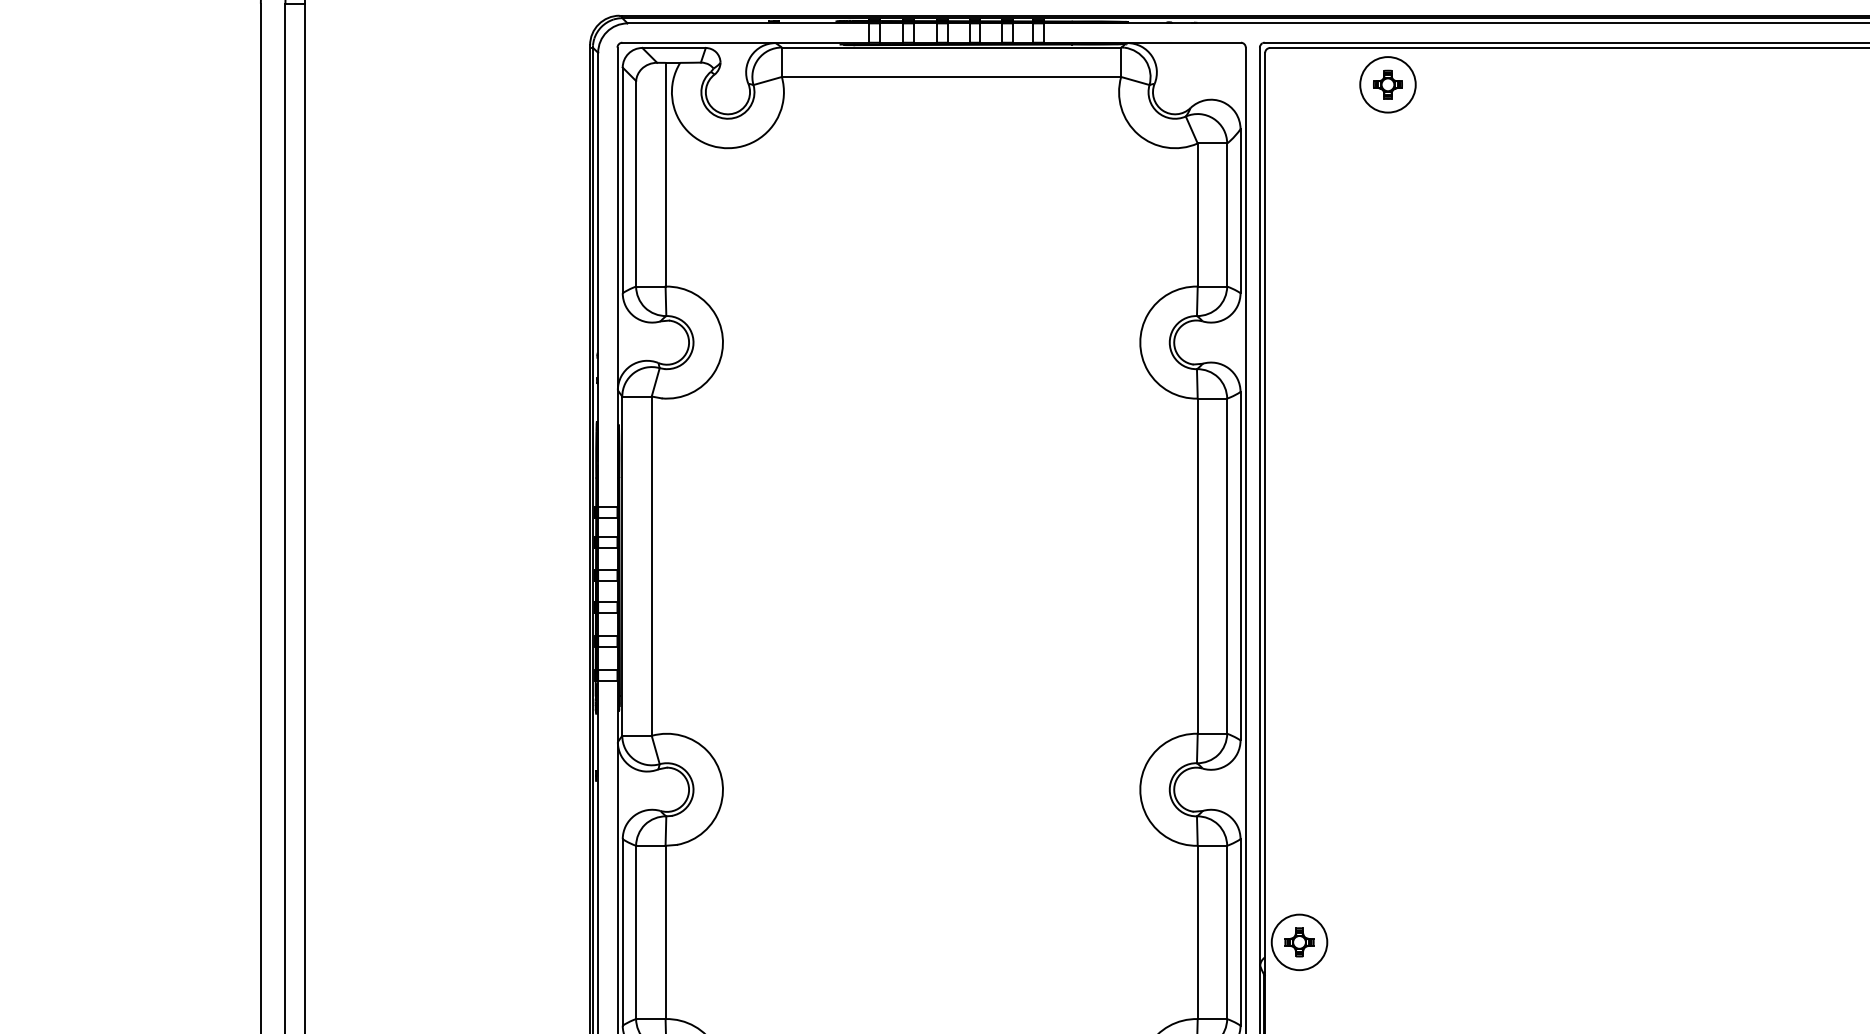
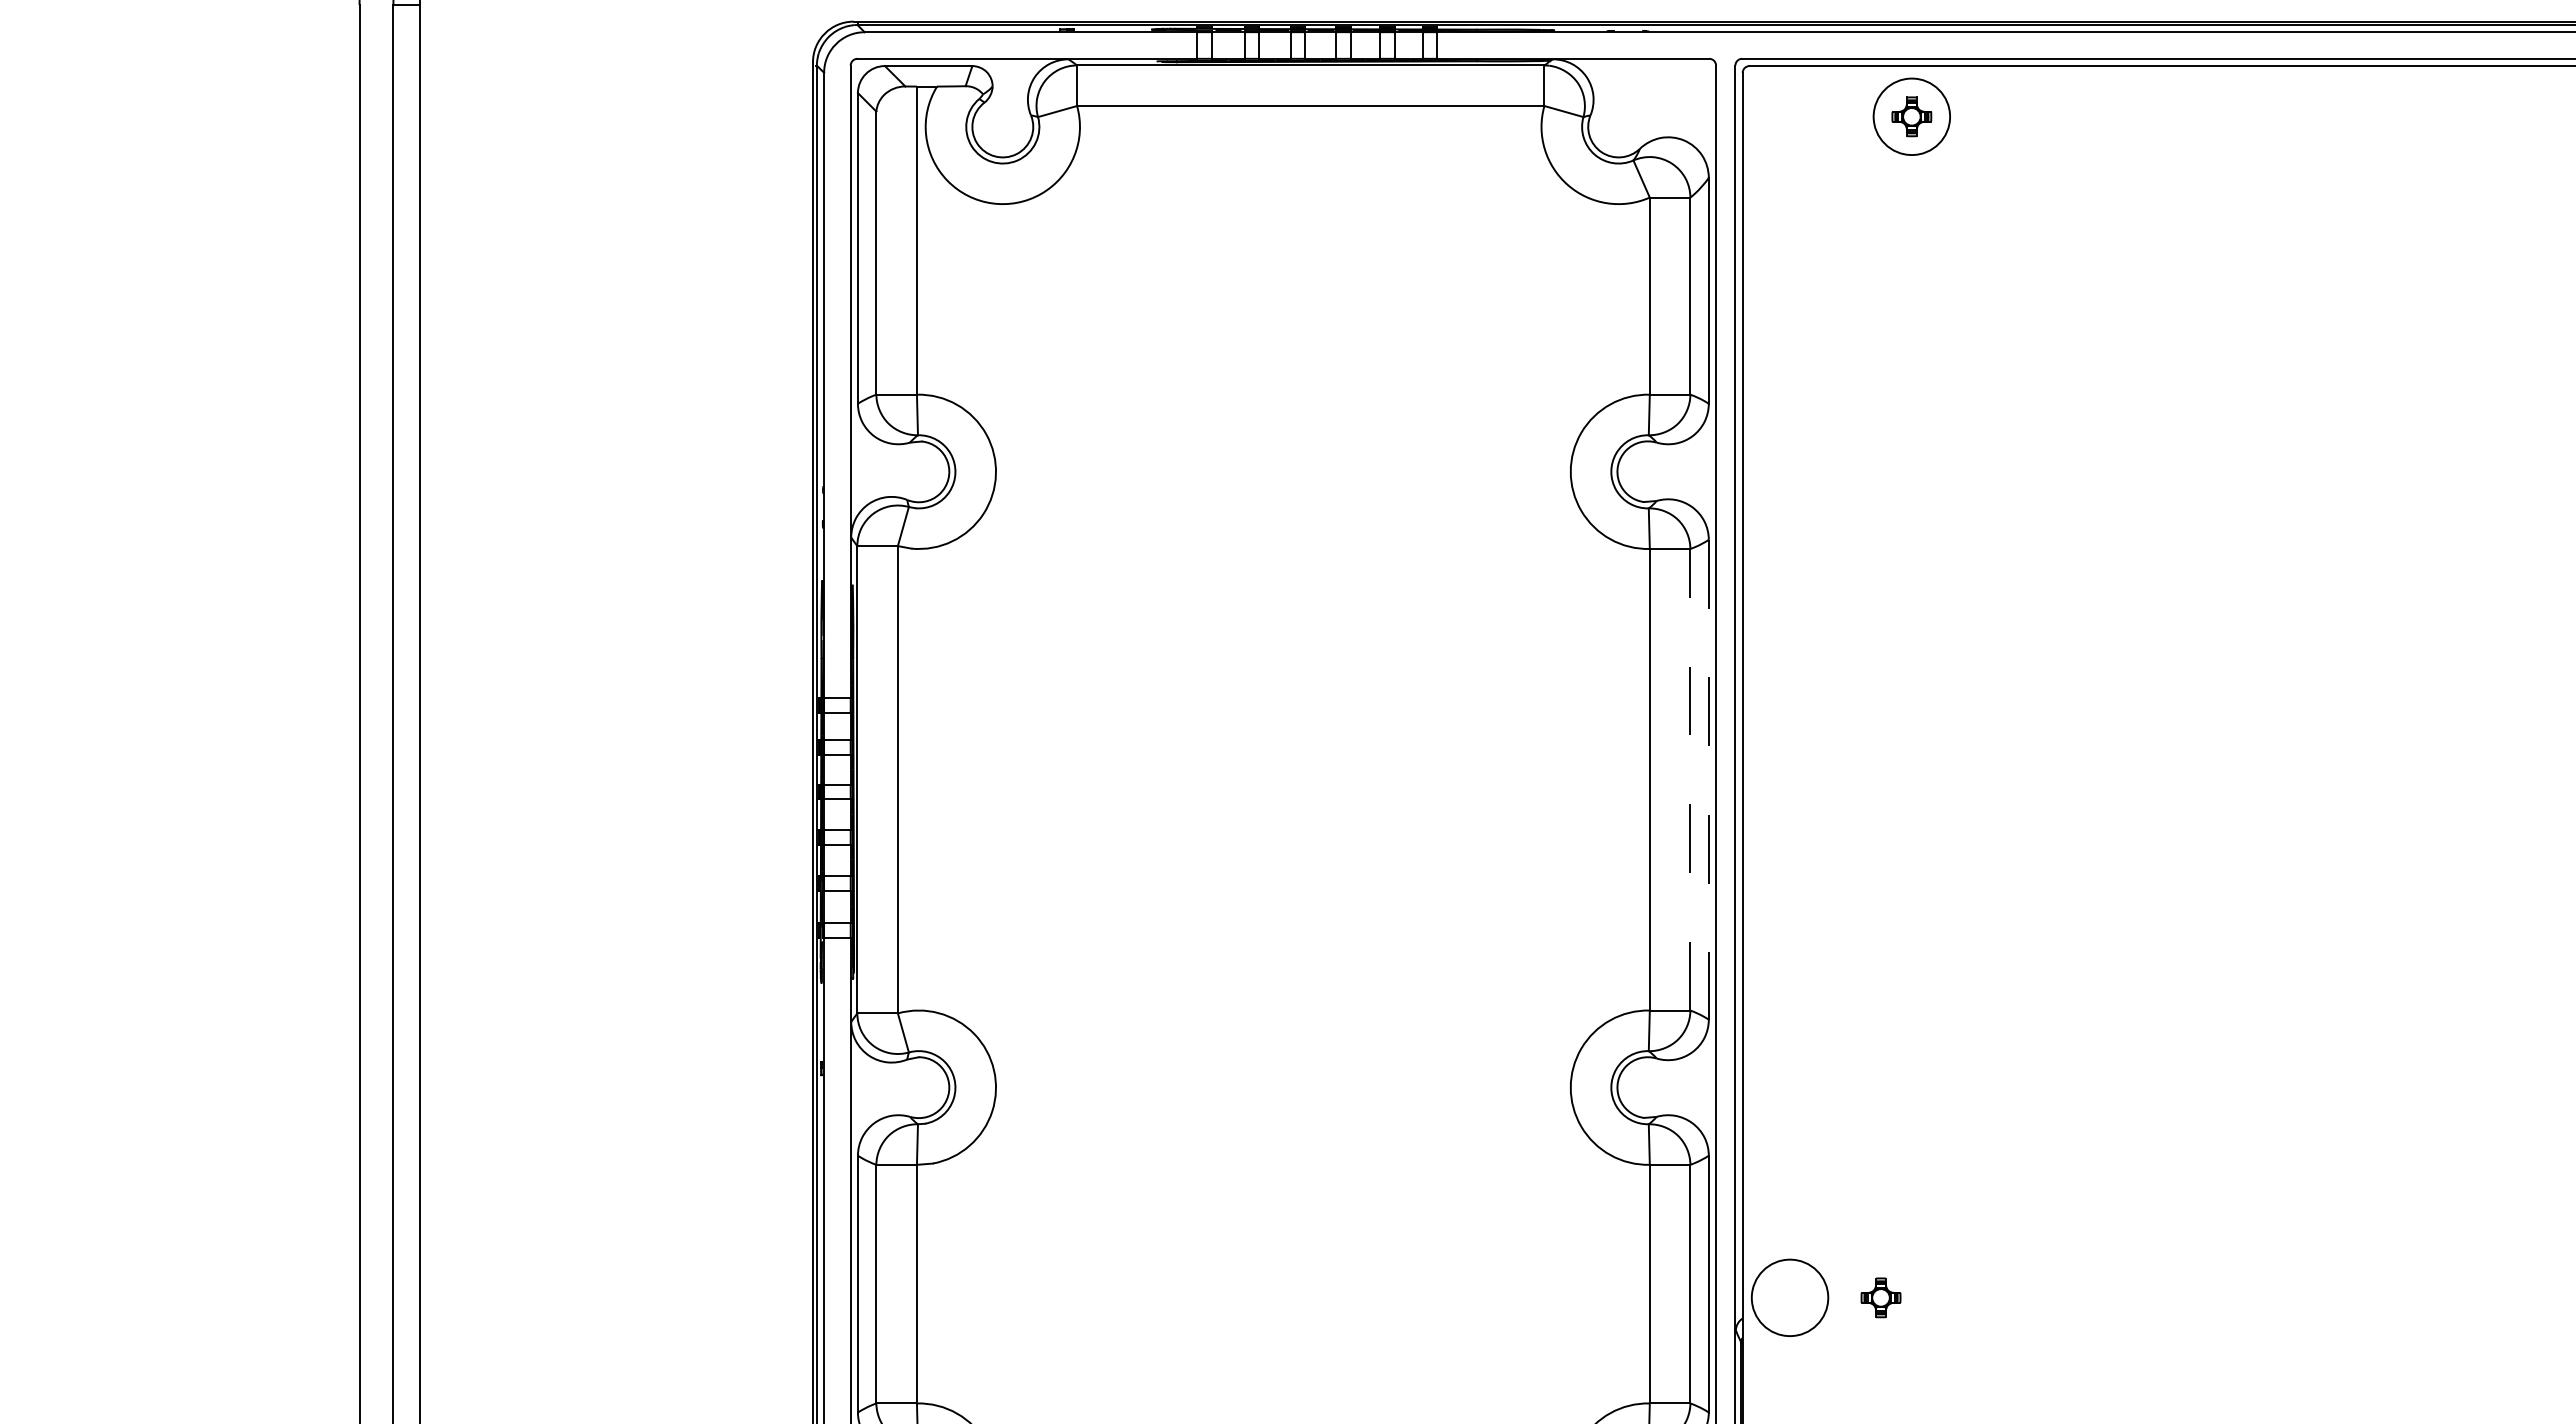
line: (1227, 566) -> (1690, 779), solid -> dashed
line: (1240, 566) -> (1708, 779), solid -> dashed
part: (1299, 942) -> (1880, 1297), moved

